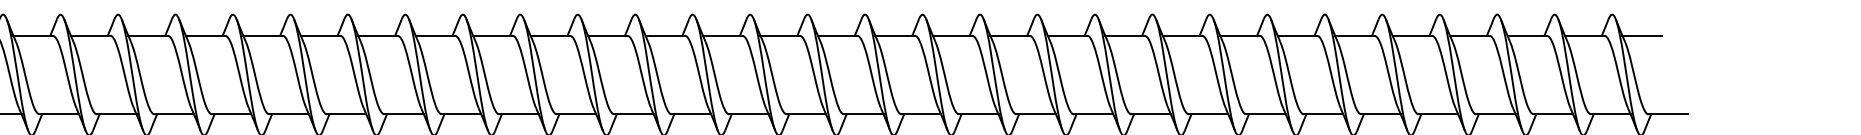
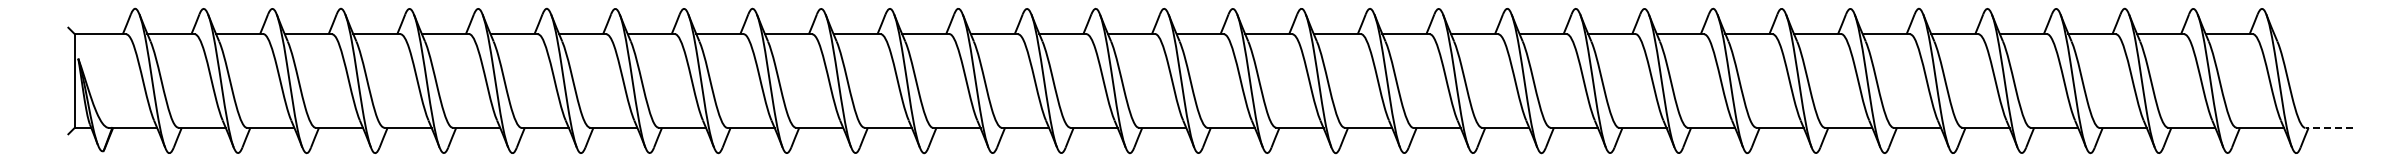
line: (1641, 36) -> (2297, 34), removed
line: (1668, 114) -> (2329, 127), solid -> dashed

